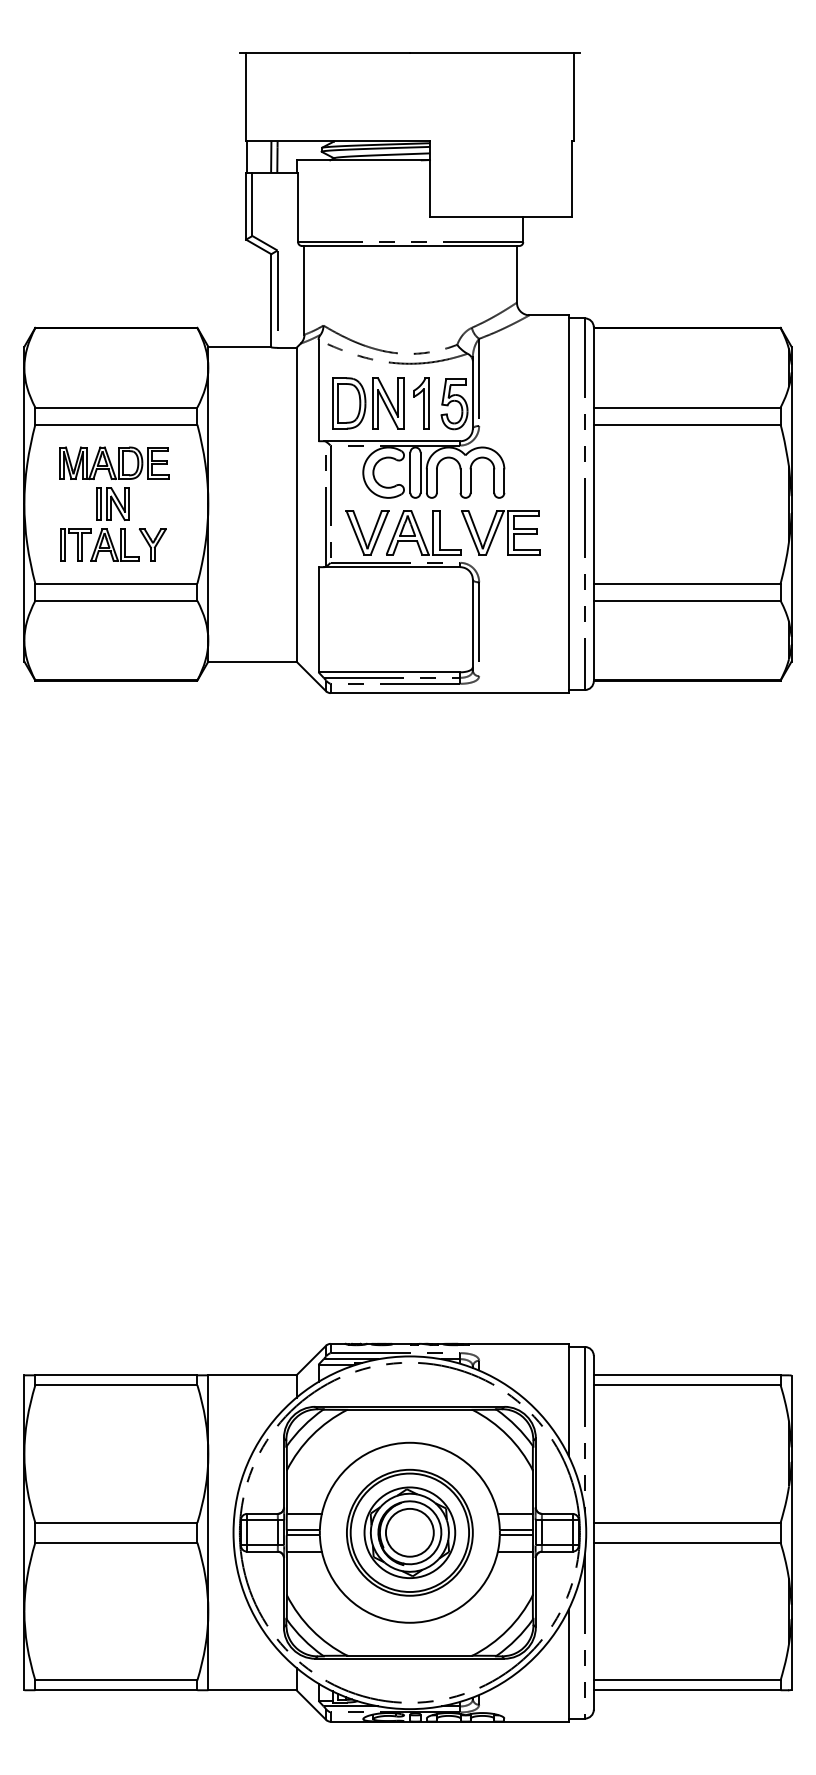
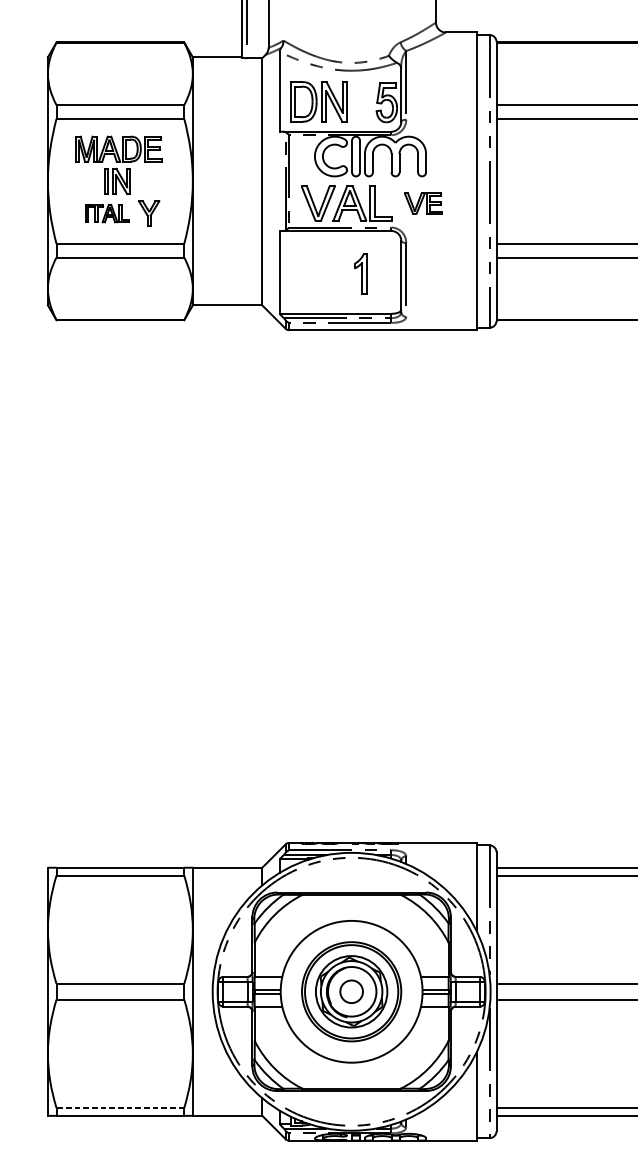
part: (421, 403) -> (360, 273), moved
part: (500, 532) -> (423, 203), size x0.6
part: (99, 544) -> (107, 213), size x0.7
circle: (409, 1532) -> (351, 991), size x0.6
line: (115, 1680) -> (119, 1108), solid -> dashed

